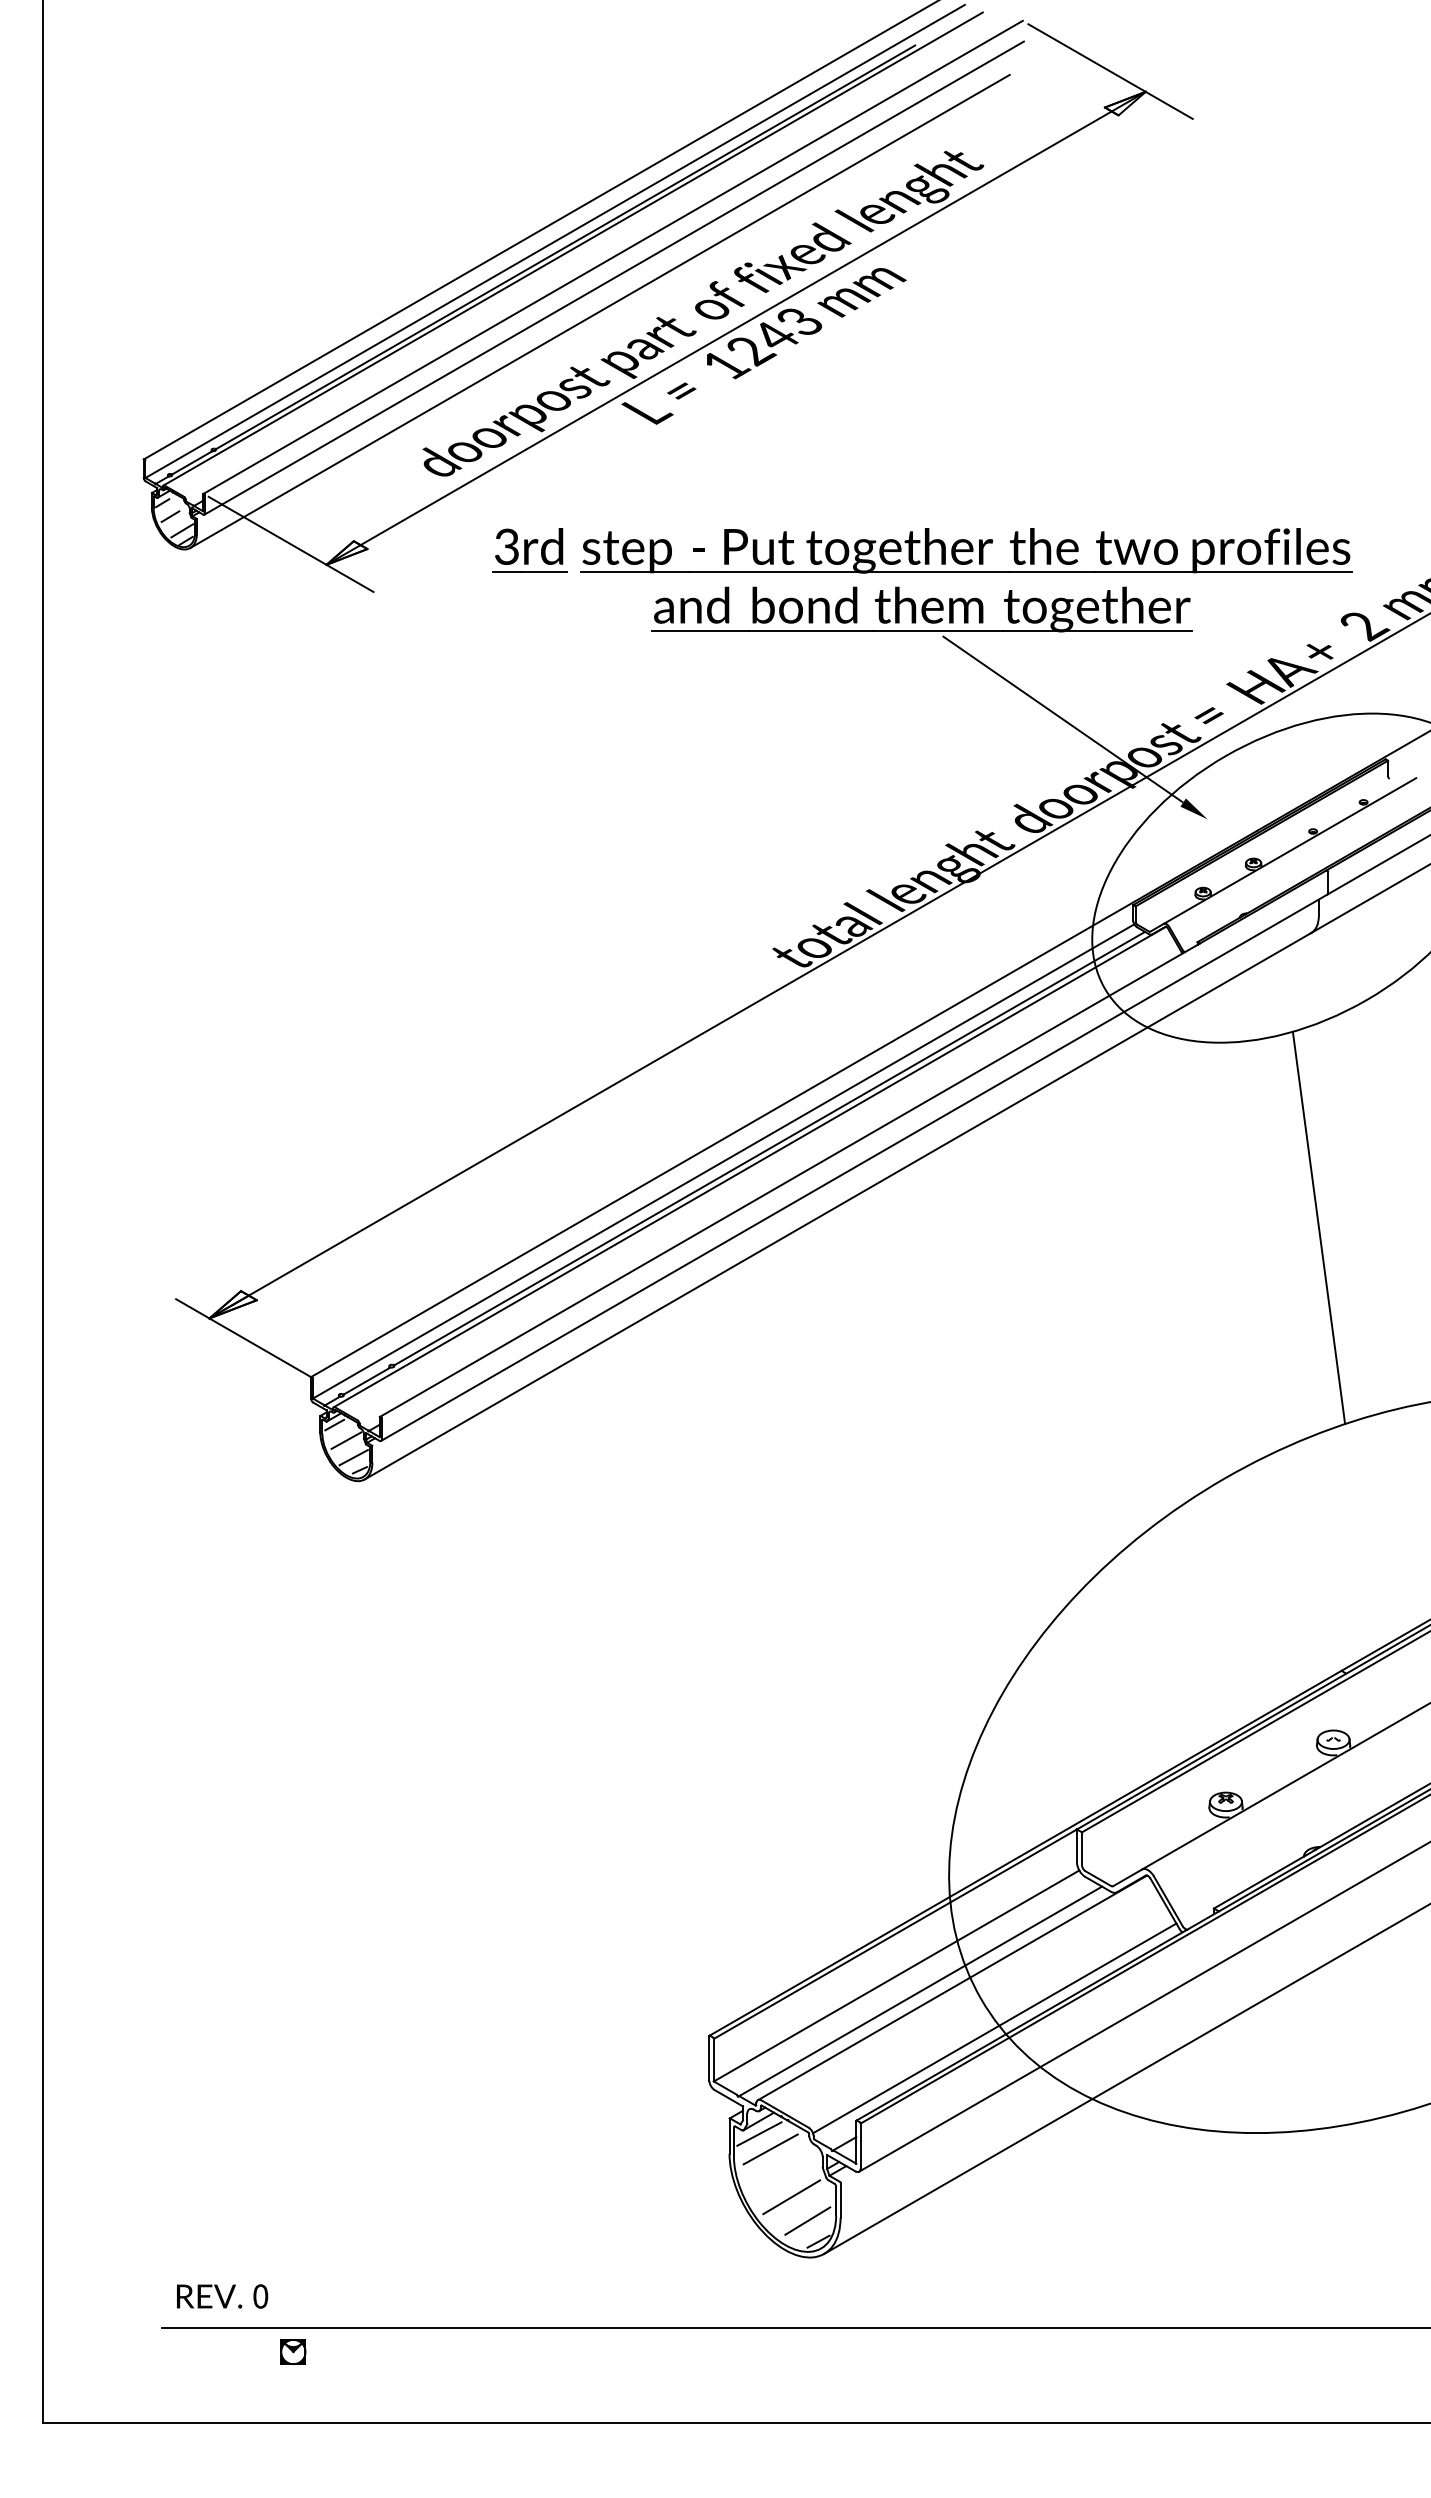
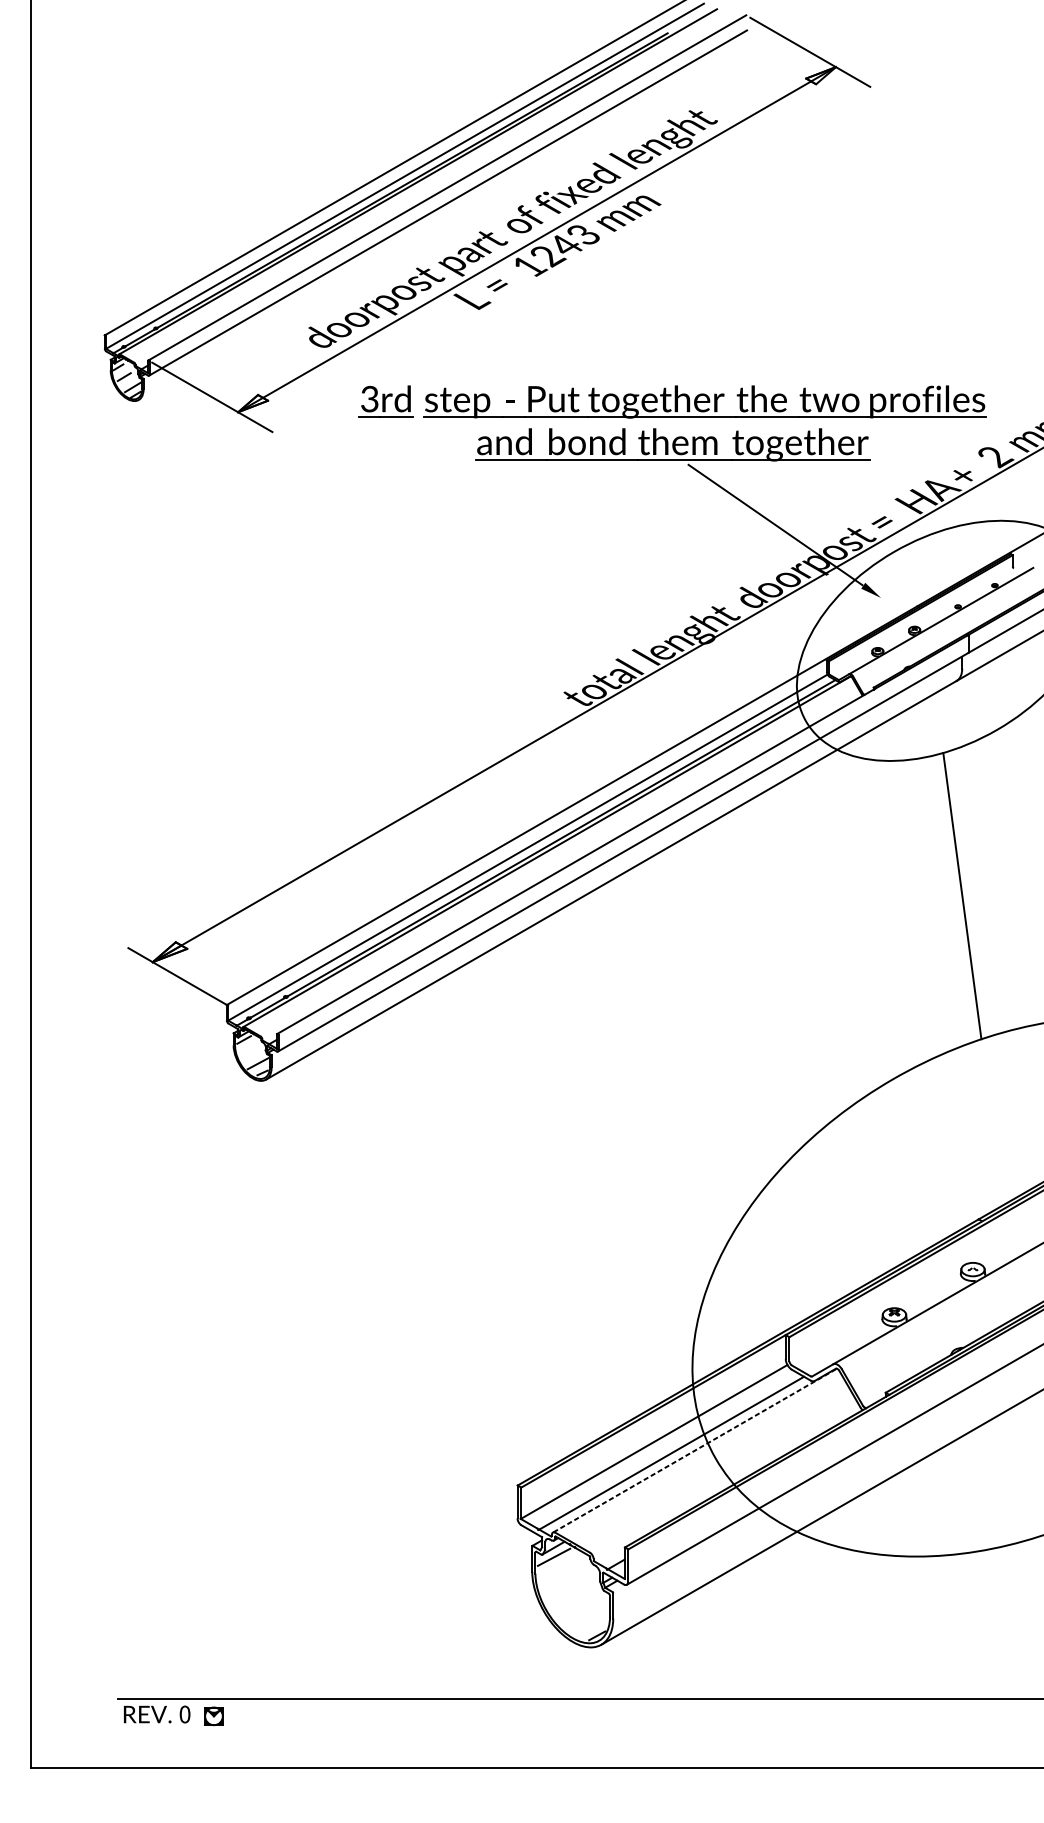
line: (599, 311) -> (437, 227), removed
line: (346, 1440) -> (252, 1051), removed
line: (953, 1987) -> (695, 1450), solid -> dashed
line: (994, 2028) -> (725, 1480), removed
line: (770, 2149) -> (562, 1568), removed
line: (791, 2197) -> (577, 1603), removed
line: (807, 2220) -> (589, 1620), removed
text: (222, 2296) -> (157, 1714), moved

